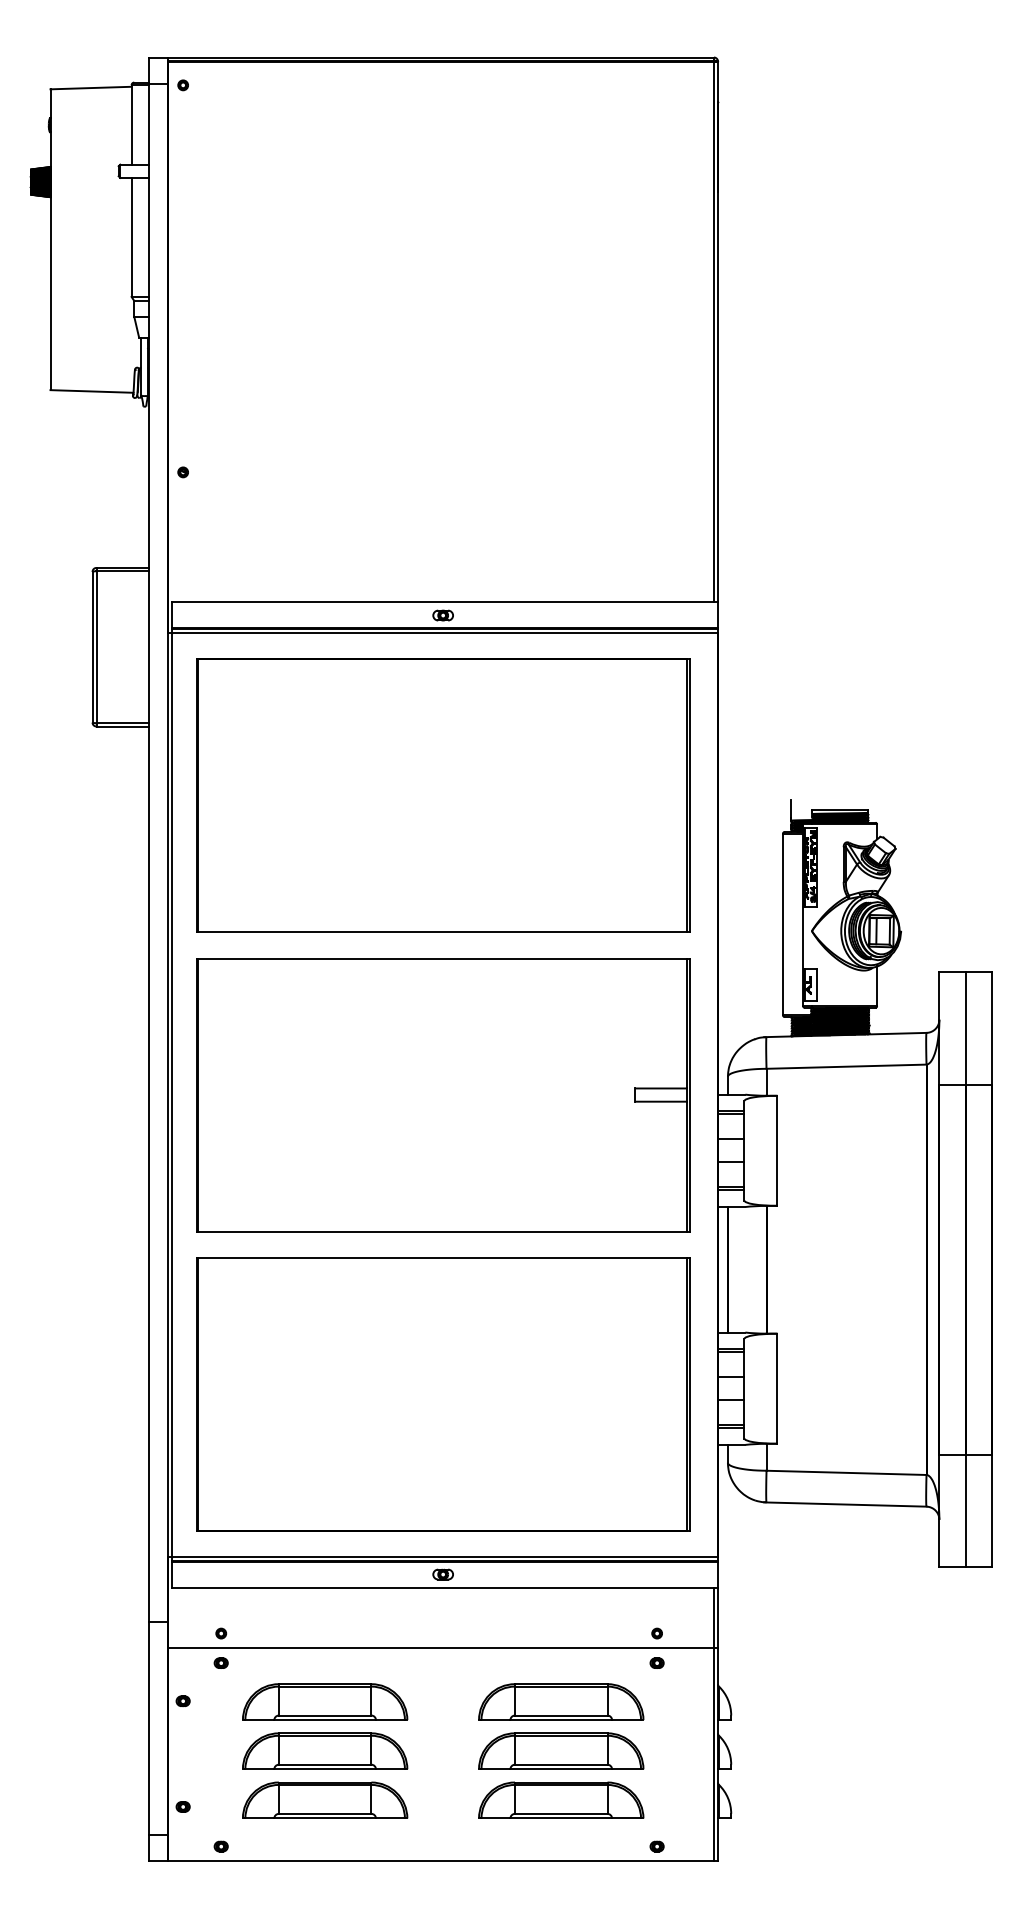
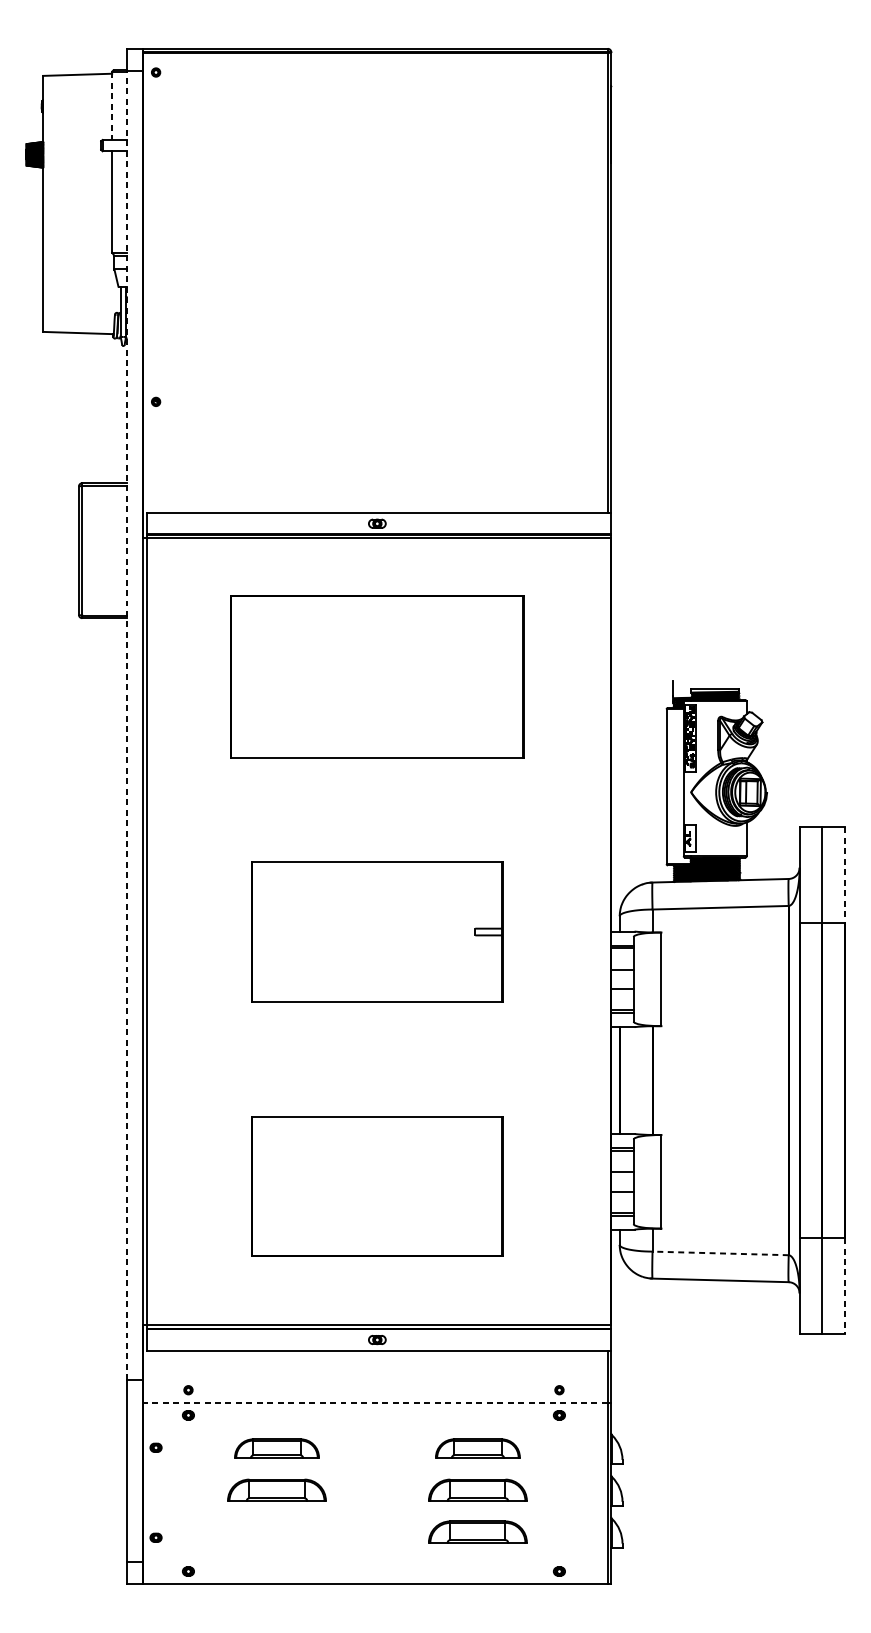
line: (131, 124) -> (112, 105), solid -> dashed
part: (443, 795) -> (377, 676), size x0.7
line: (148, 852) -> (126, 725), solid -> dashed
line: (992, 1029) -> (844, 876), solid -> dashed
part: (443, 1095) -> (377, 932), size x0.6
part: (443, 1394) -> (377, 1186), size x0.6
line: (846, 1472) -> (720, 1253), solid -> dashed
line: (992, 1511) -> (844, 1286), solid -> dashed
line: (441, 1648) -> (375, 1402), solid -> dashed
part: (325, 1701) -> (277, 1448), size x0.6
part: (561, 1701) -> (478, 1448), size x0.6
part: (325, 1750) -> (277, 1489), size x0.7
part: (561, 1750) -> (478, 1489), size x0.7
part: (325, 1799) -> (277, 1531), removed
part: (561, 1799) -> (478, 1531), size x0.7

